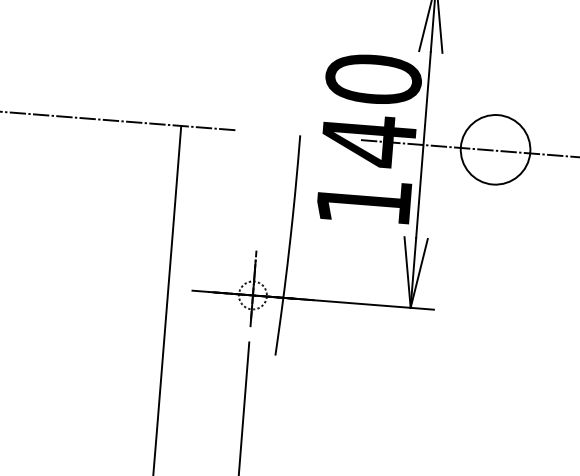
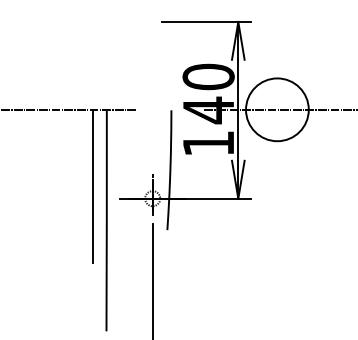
circle: (495, 149) -> (277, 109), size x1.67
line: (145, 264) -> (93, 186), added

